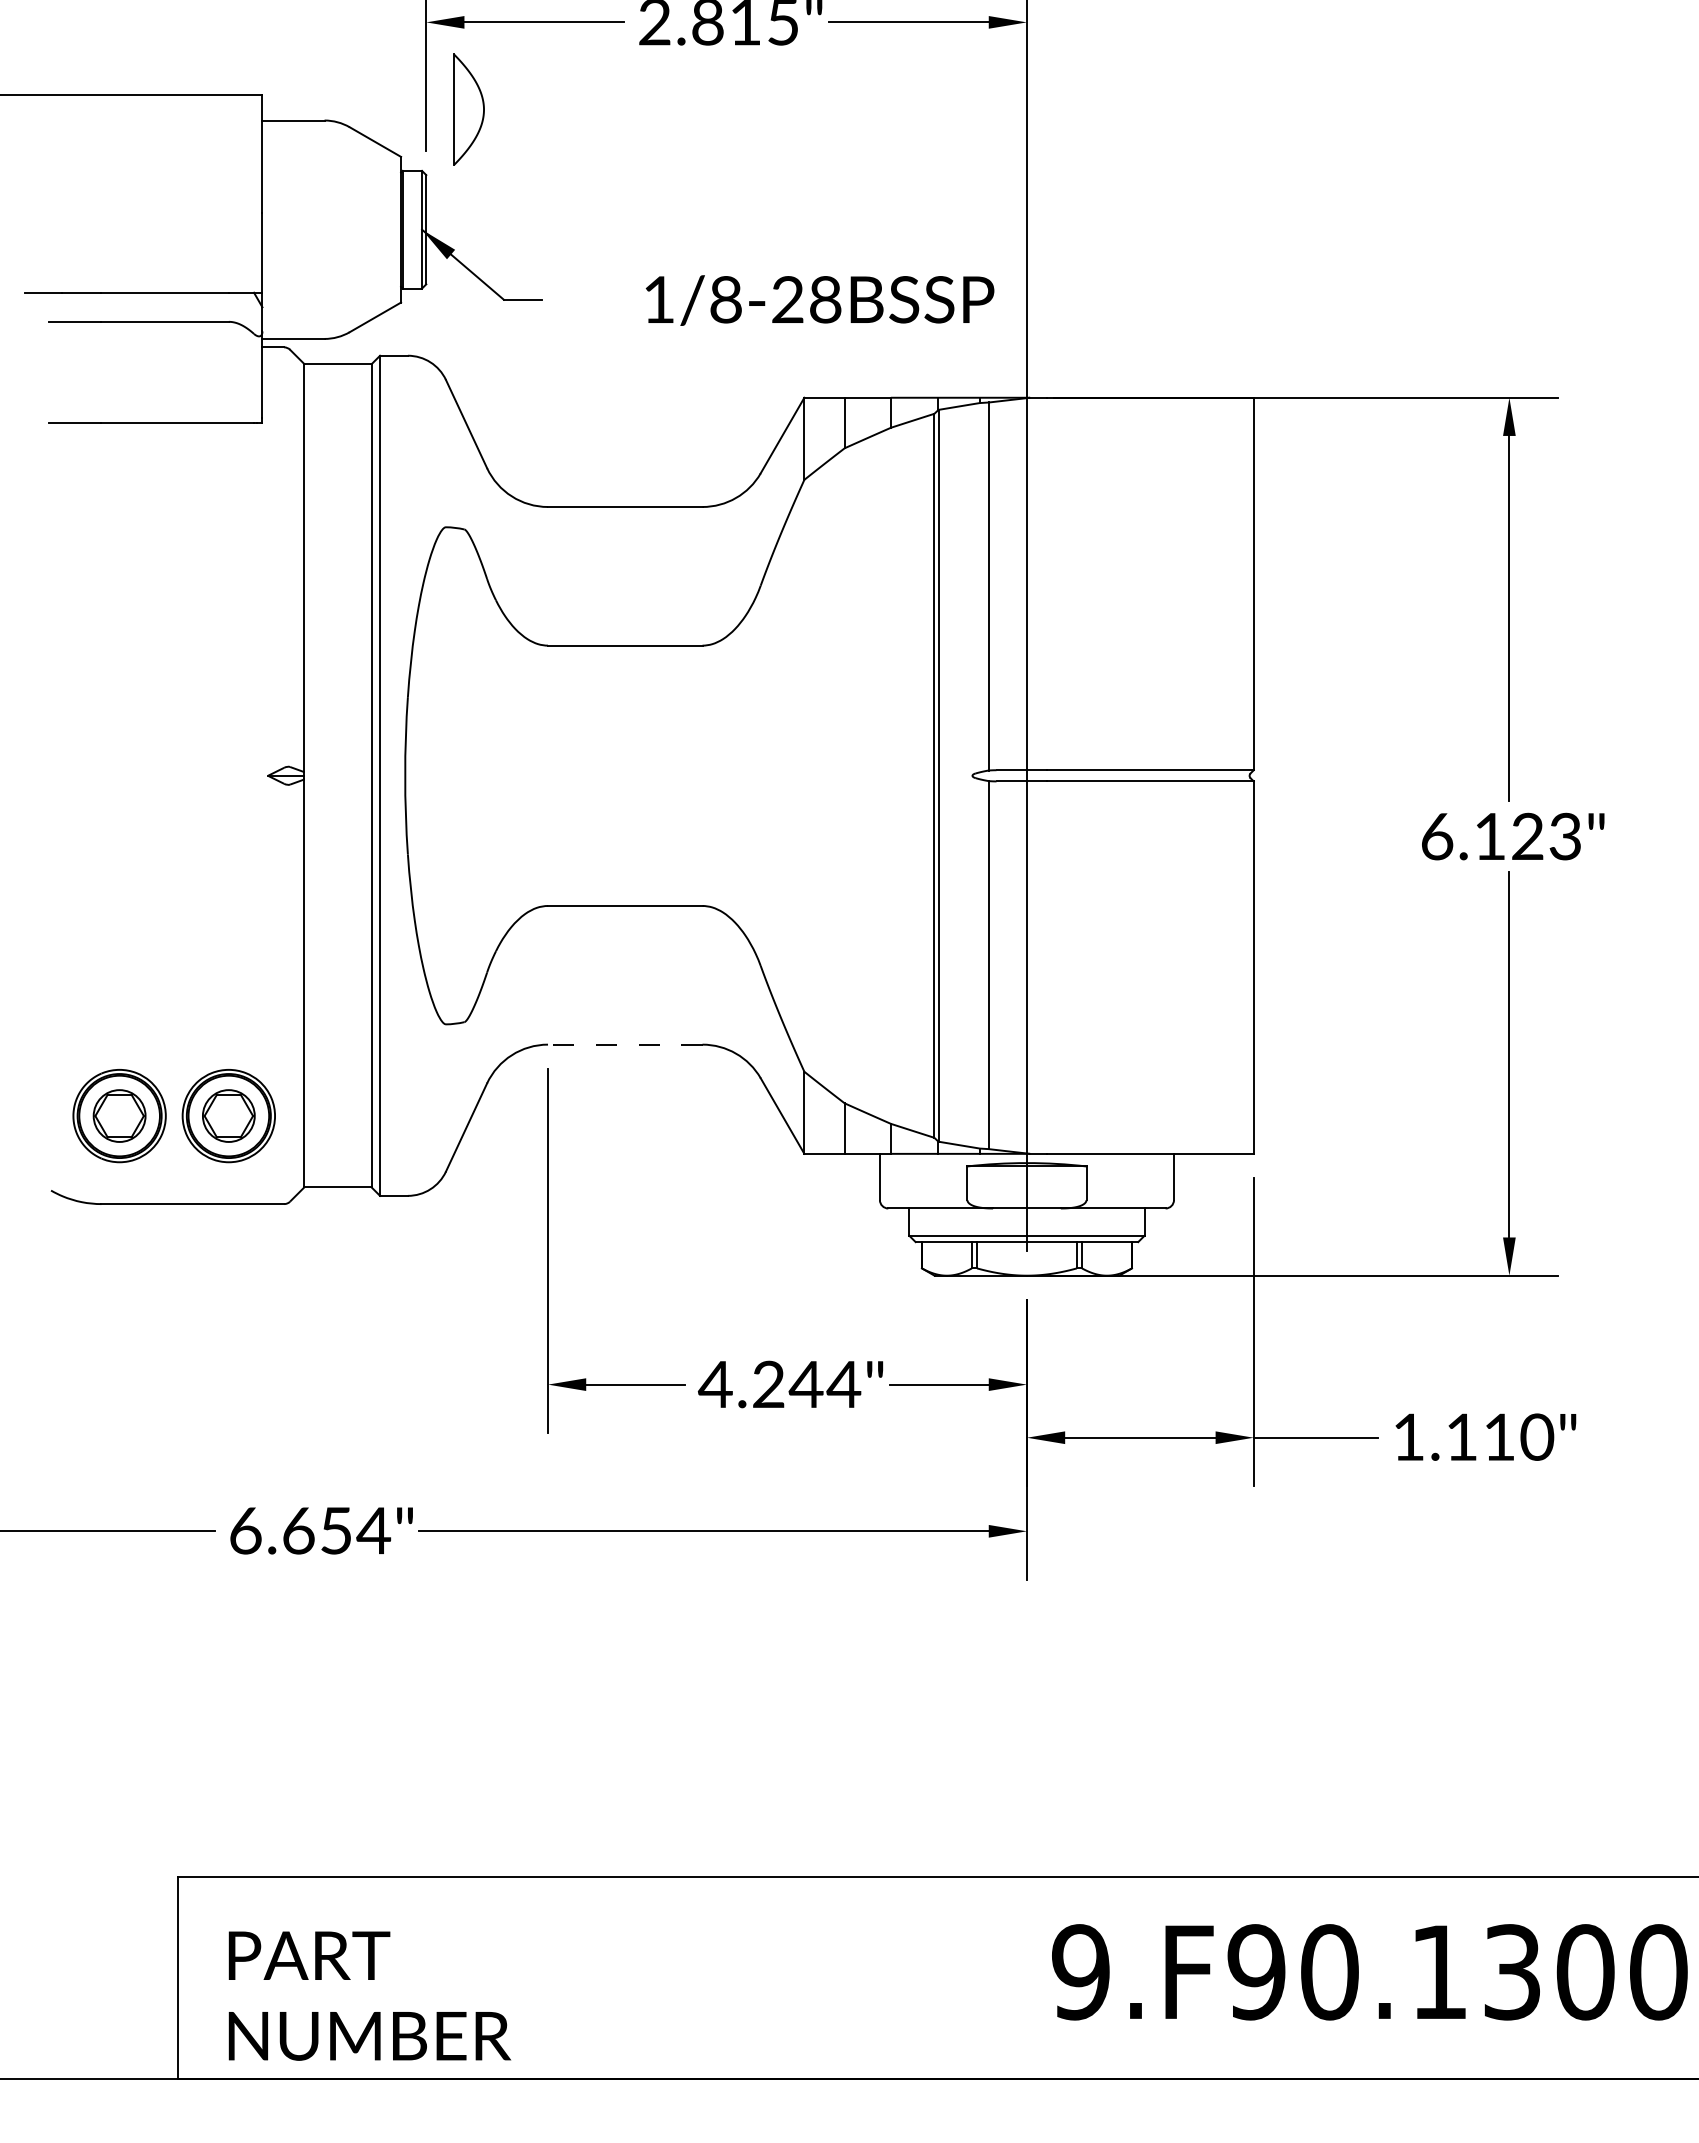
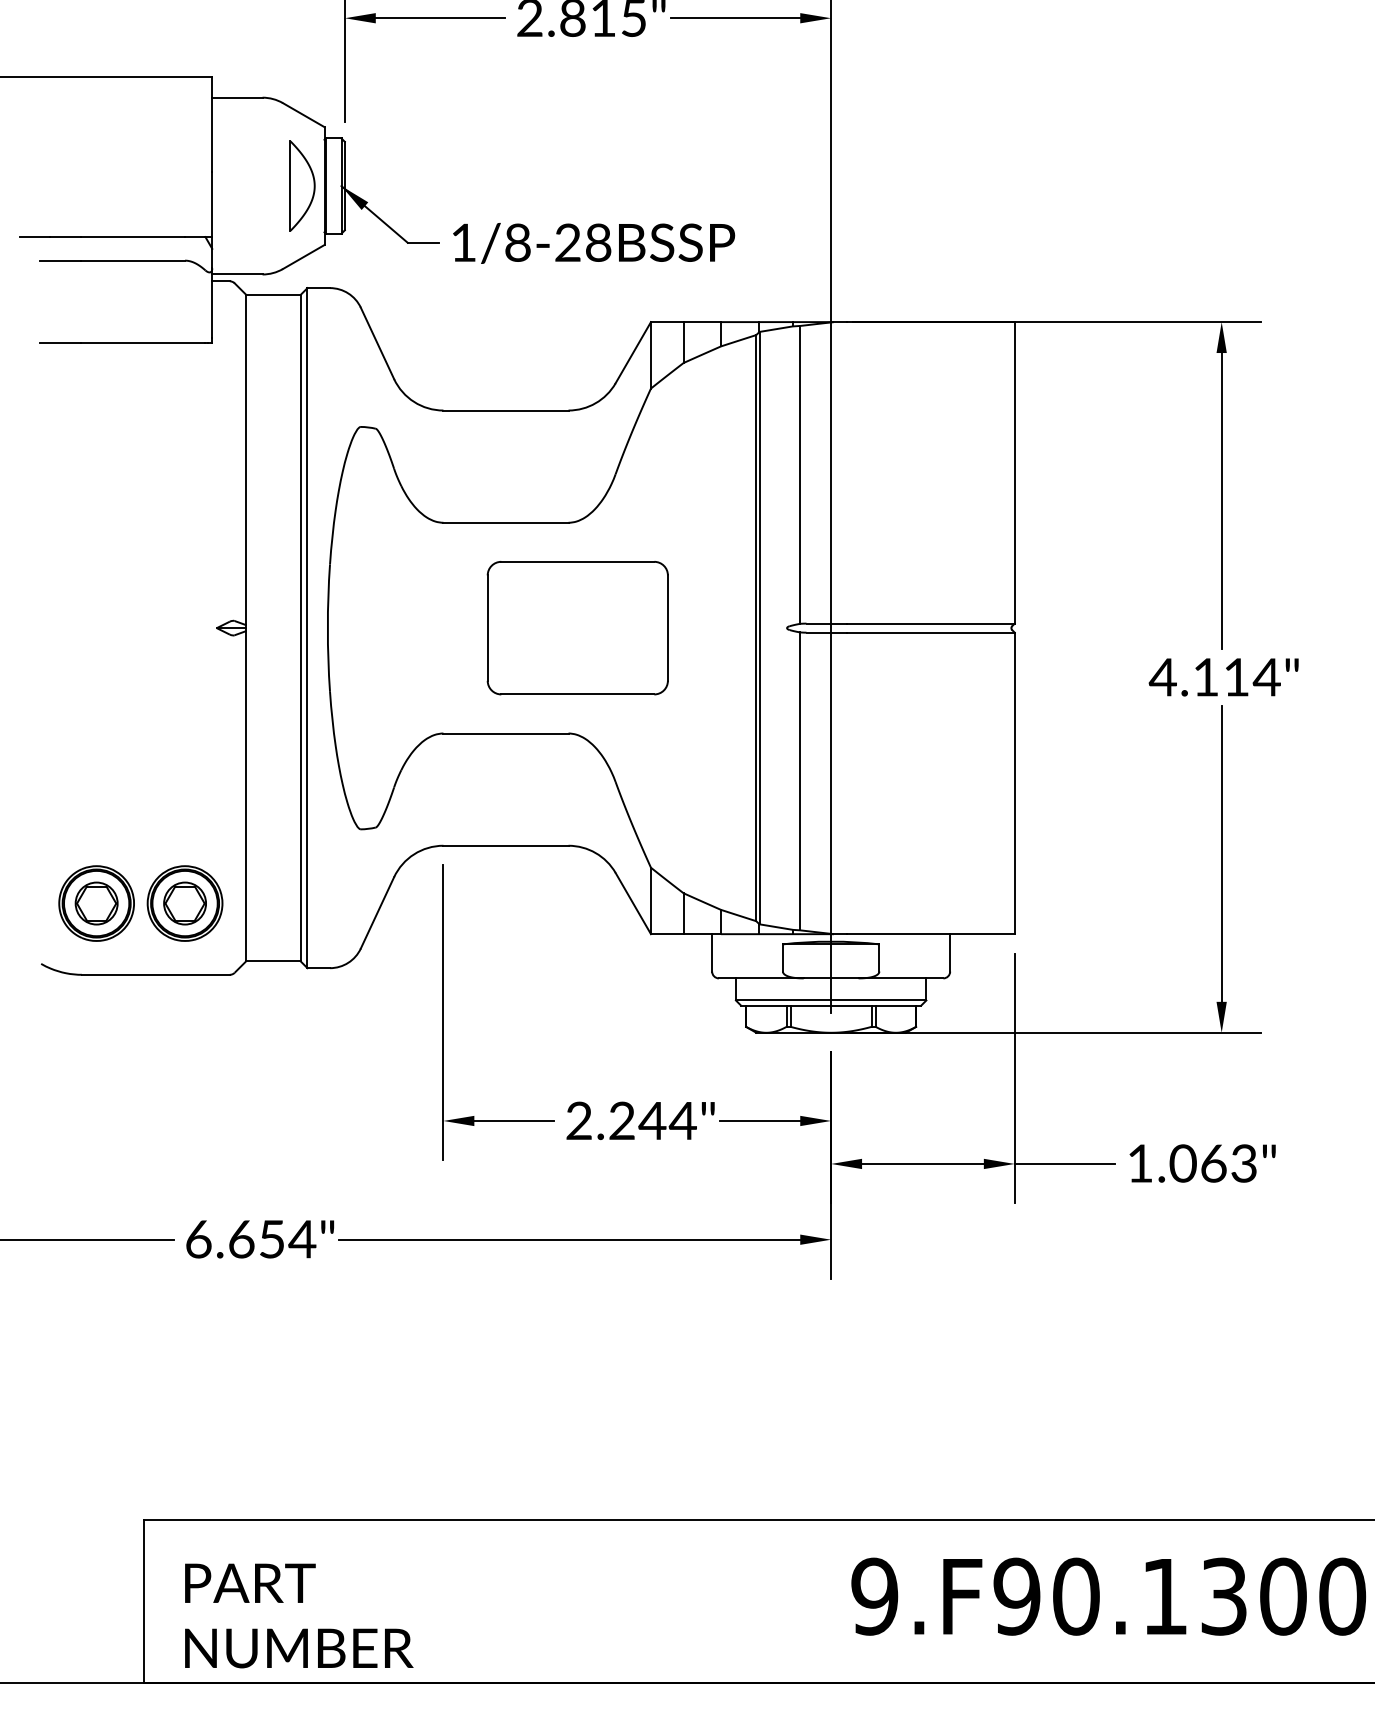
part: (468, 109) -> (302, 185), moved
text: (819, 300) -> (593, 243), moved
part: (713, 775) -> (577, 627), added
text: (1500, 836) -> (1214, 677), 6.123" -> 4.114"
line: (624, 1044) -> (505, 845), dashed -> solid
text: (714, 1383) -> (578, 1120), 4.244" -> 2.244"
text: (1499, 1436) -> (1213, 1162), 1.110" -> 1.063"

